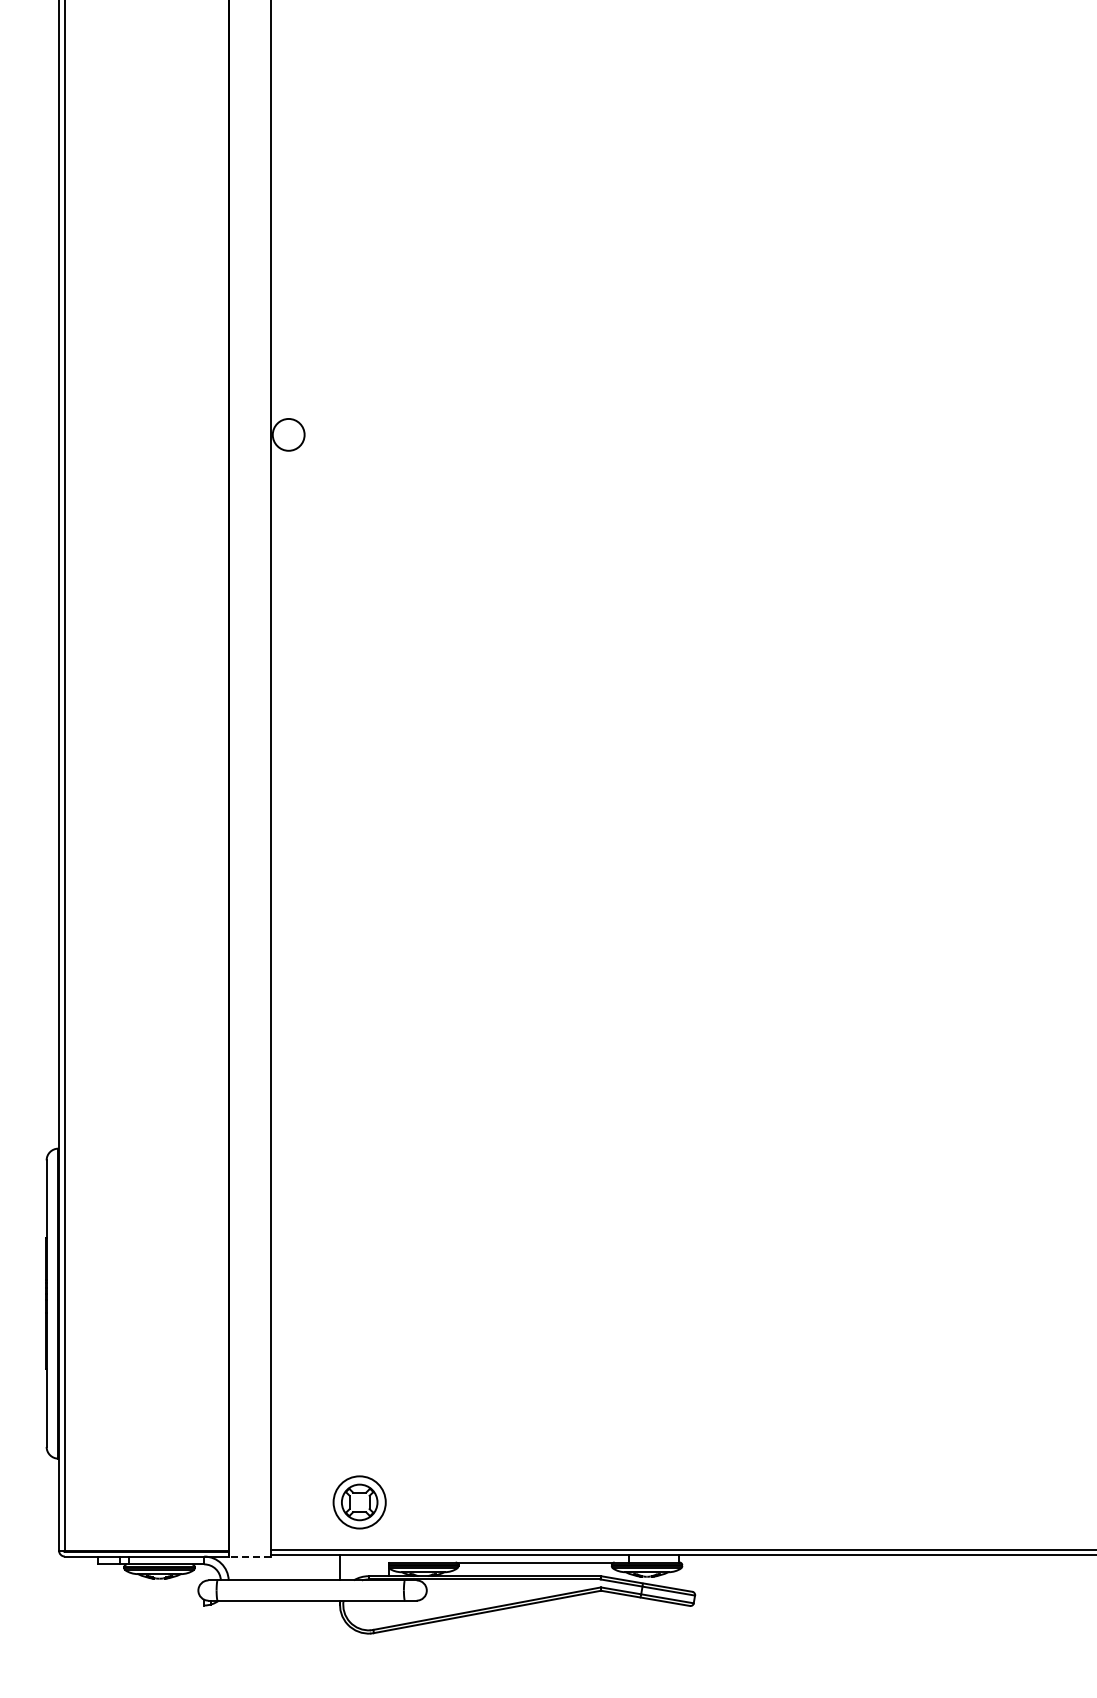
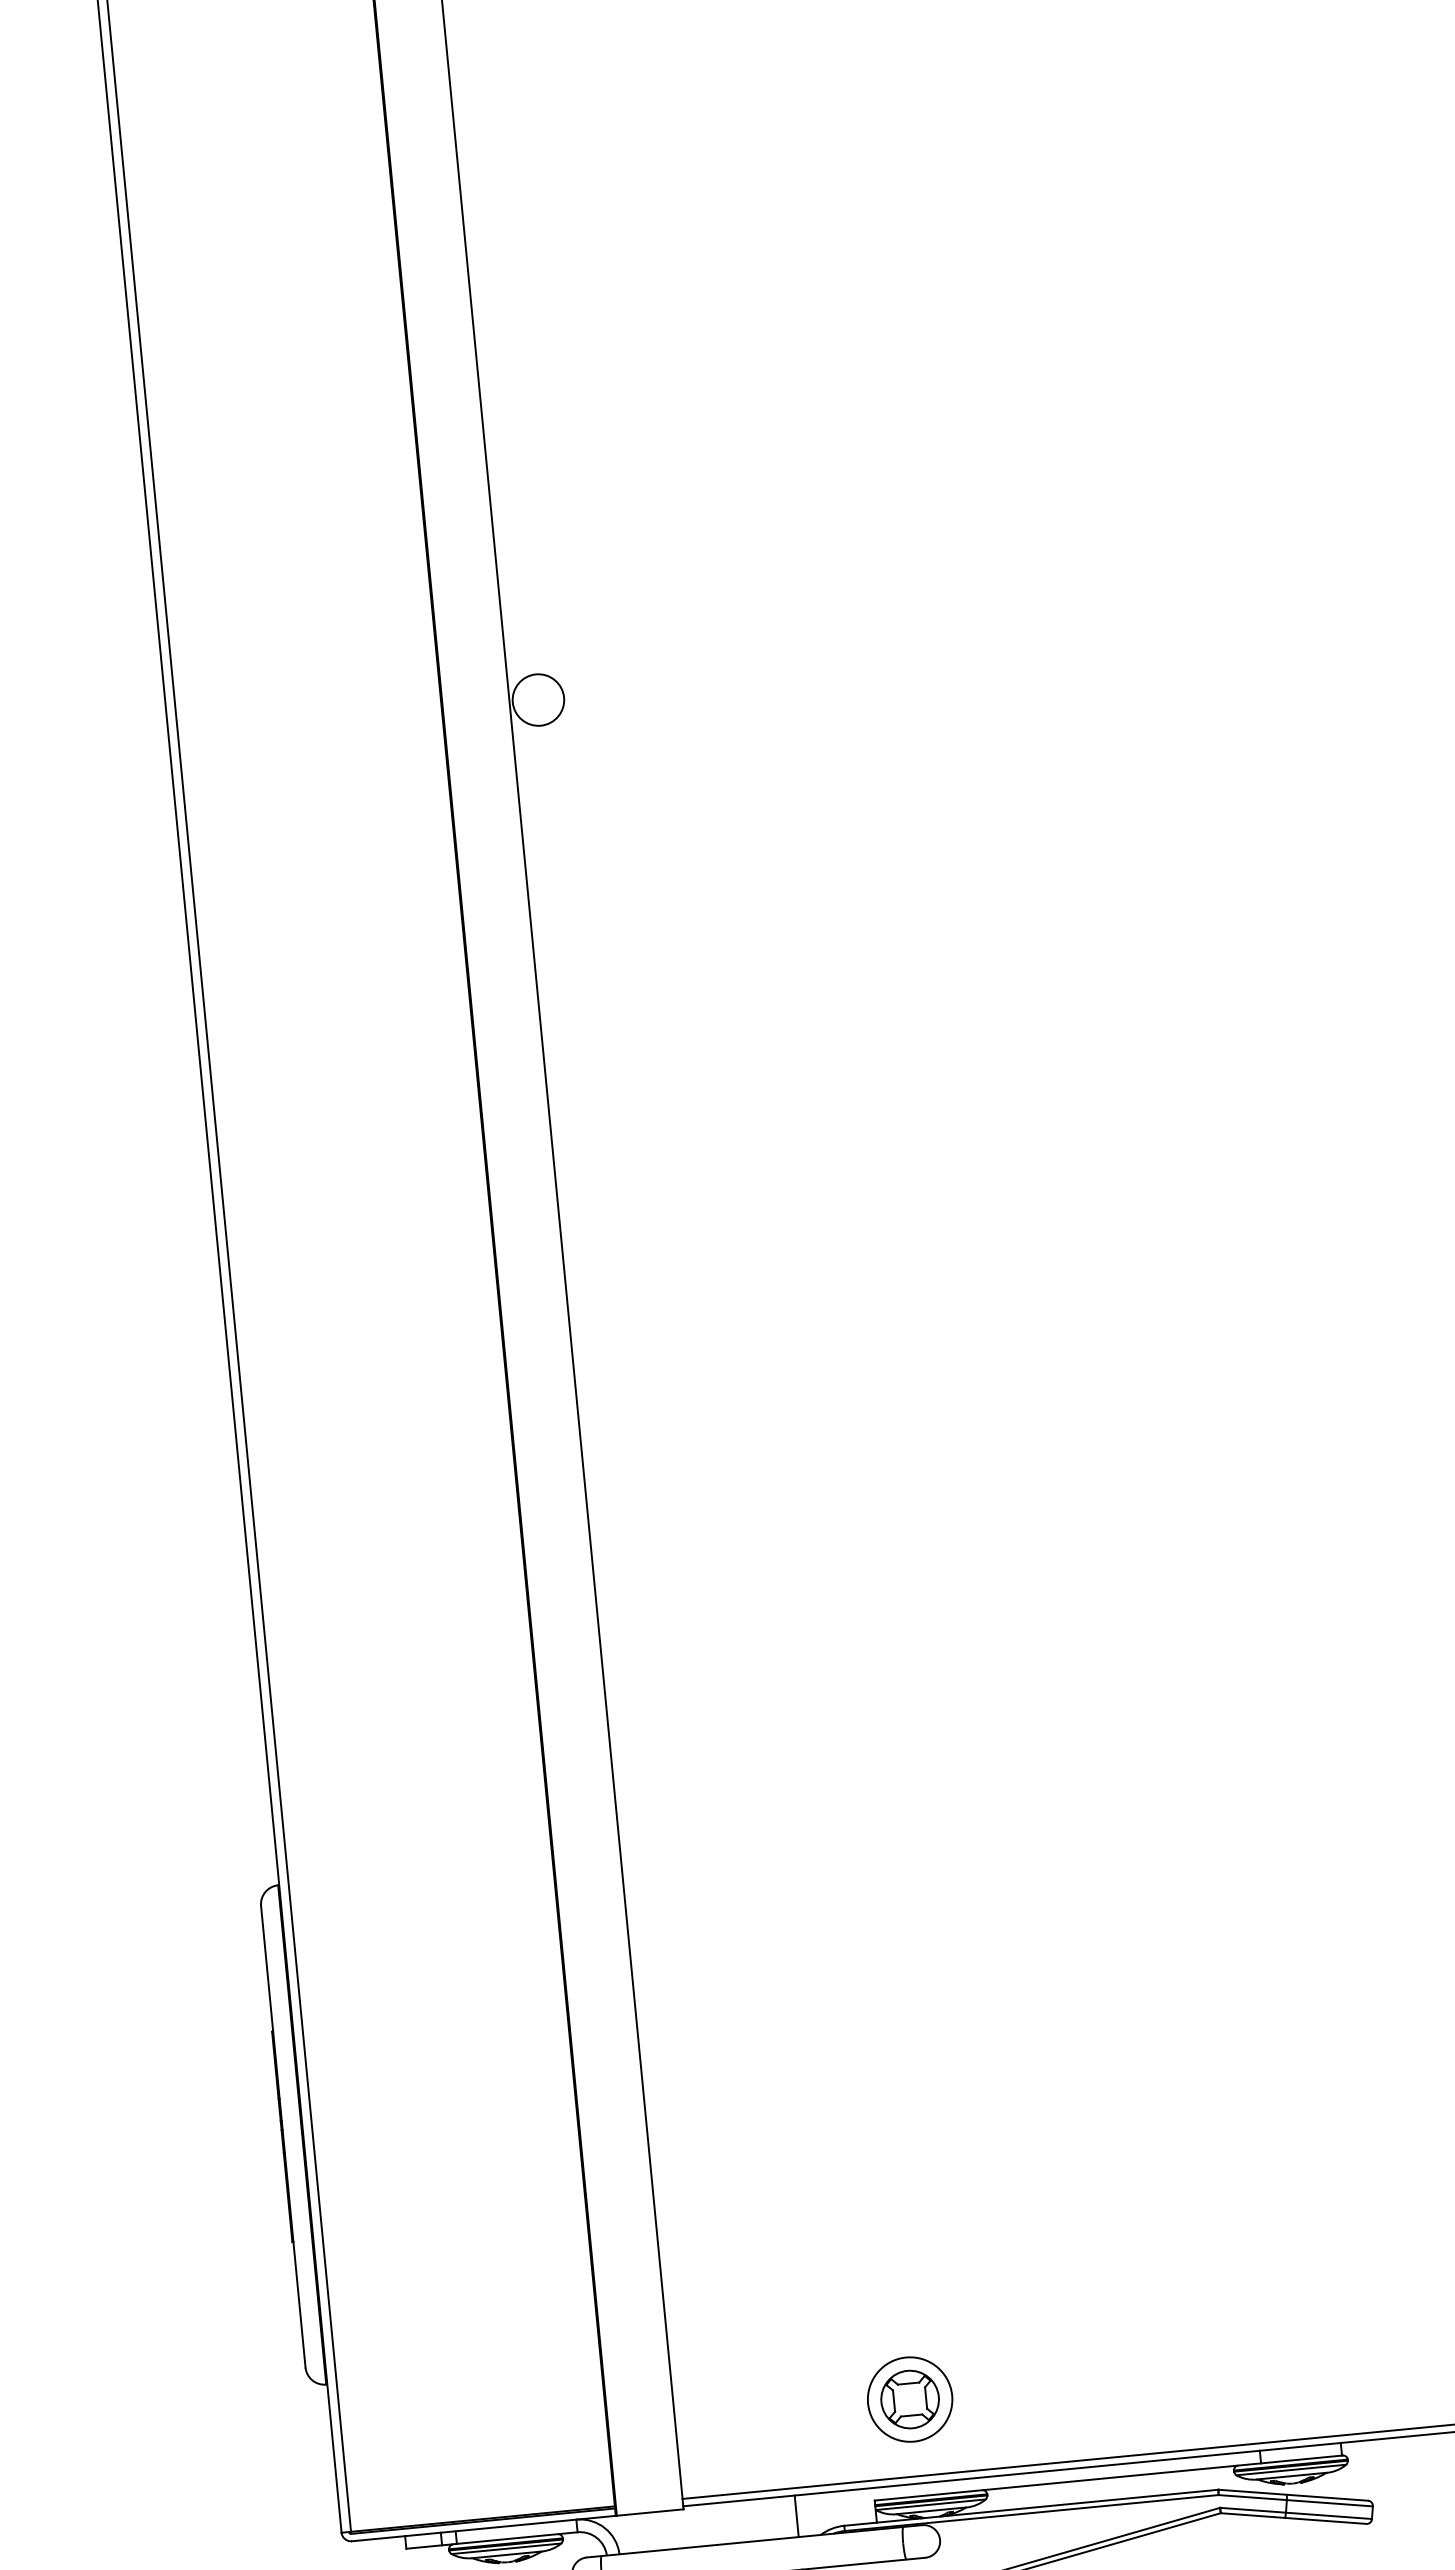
part: (359, 1502) -> (909, 2399), moved
line: (250, 1556) -> (650, 2512), dashed -> solid

